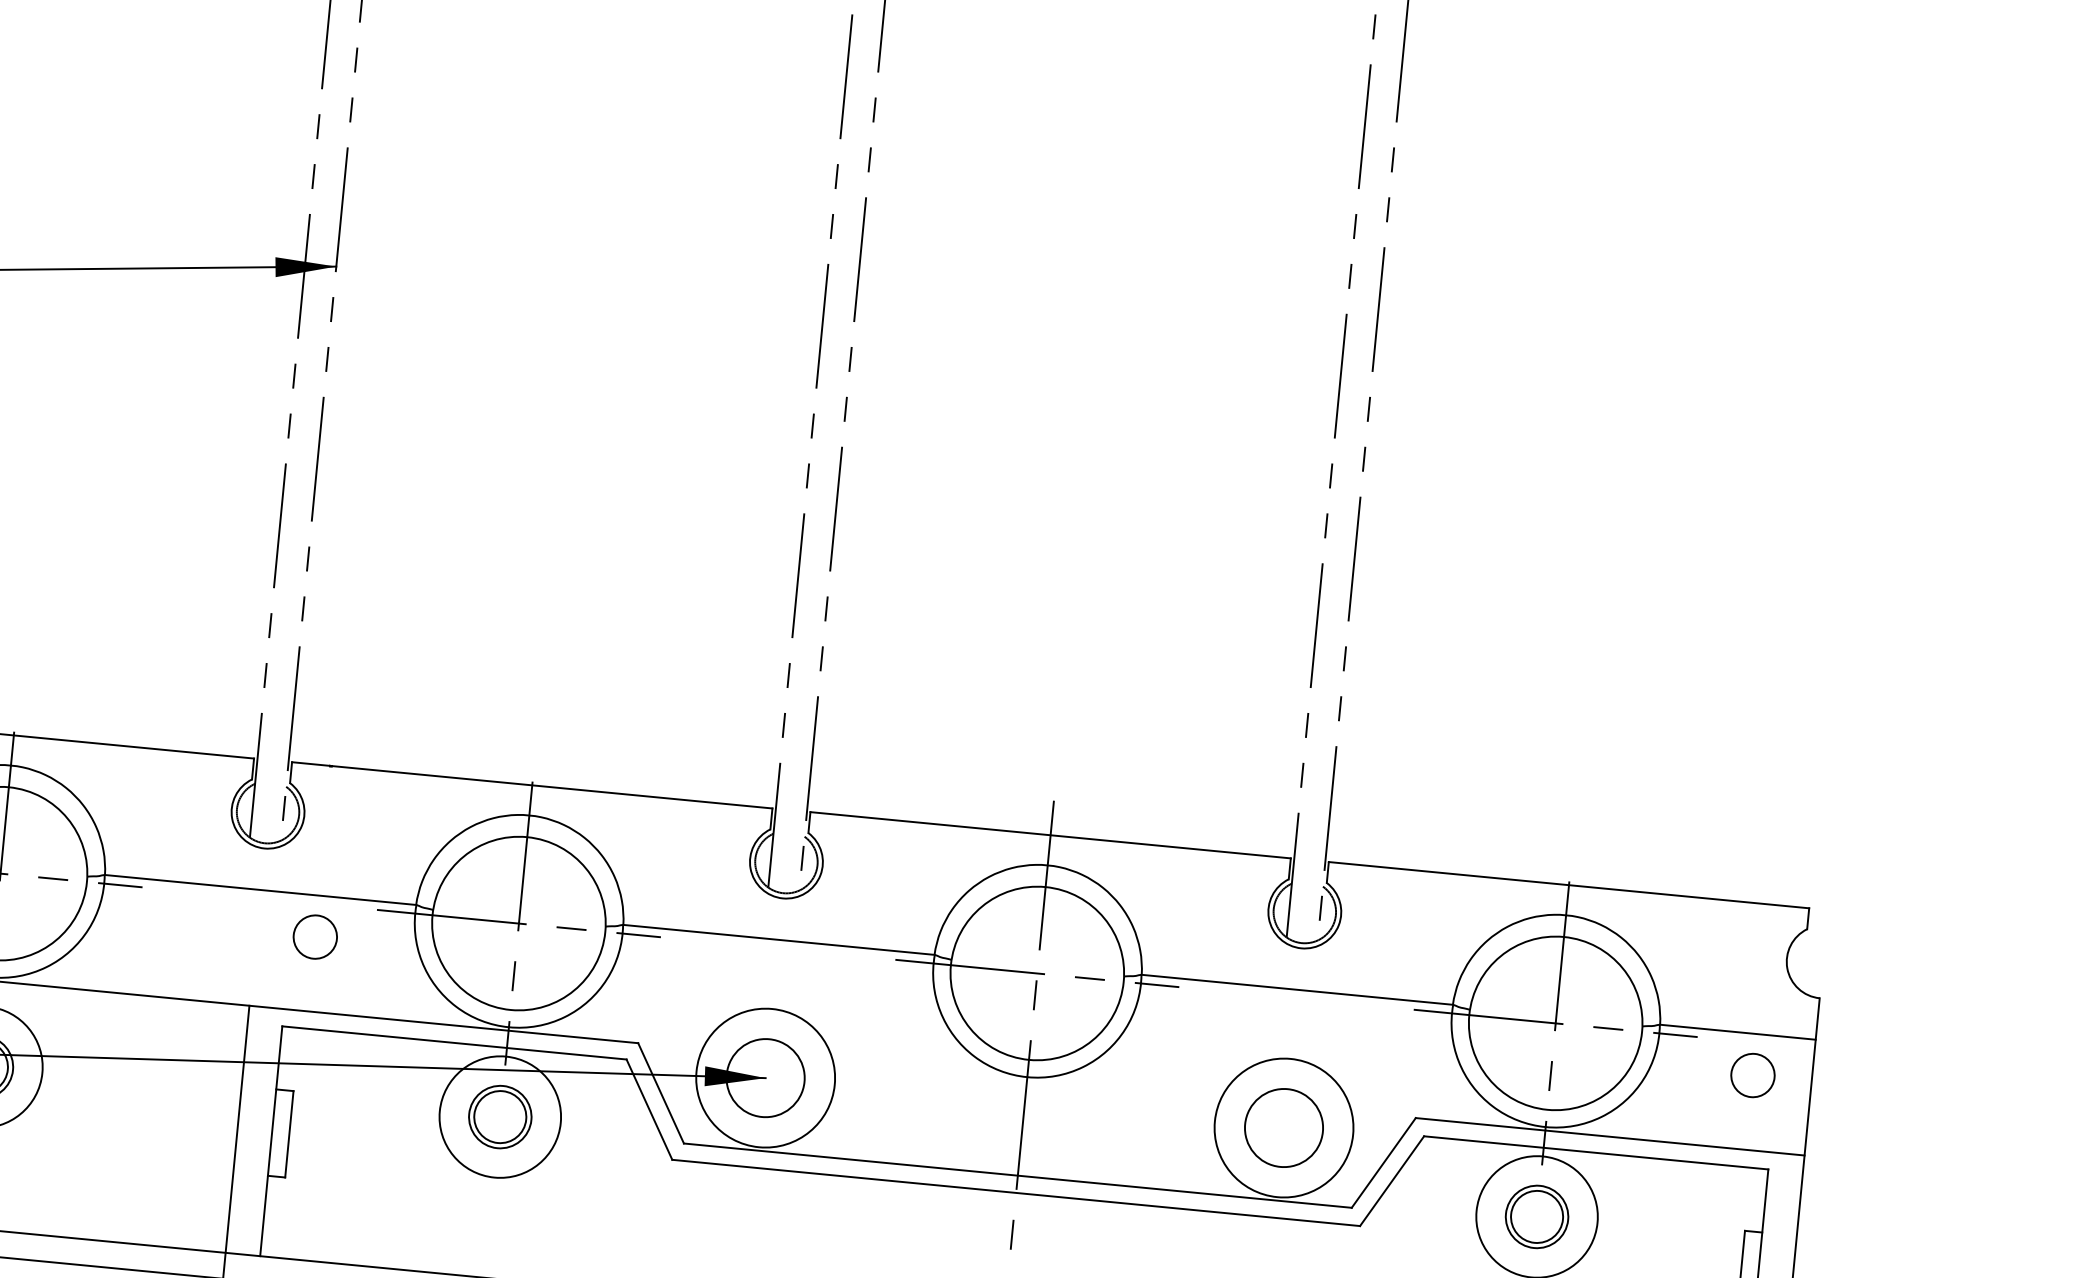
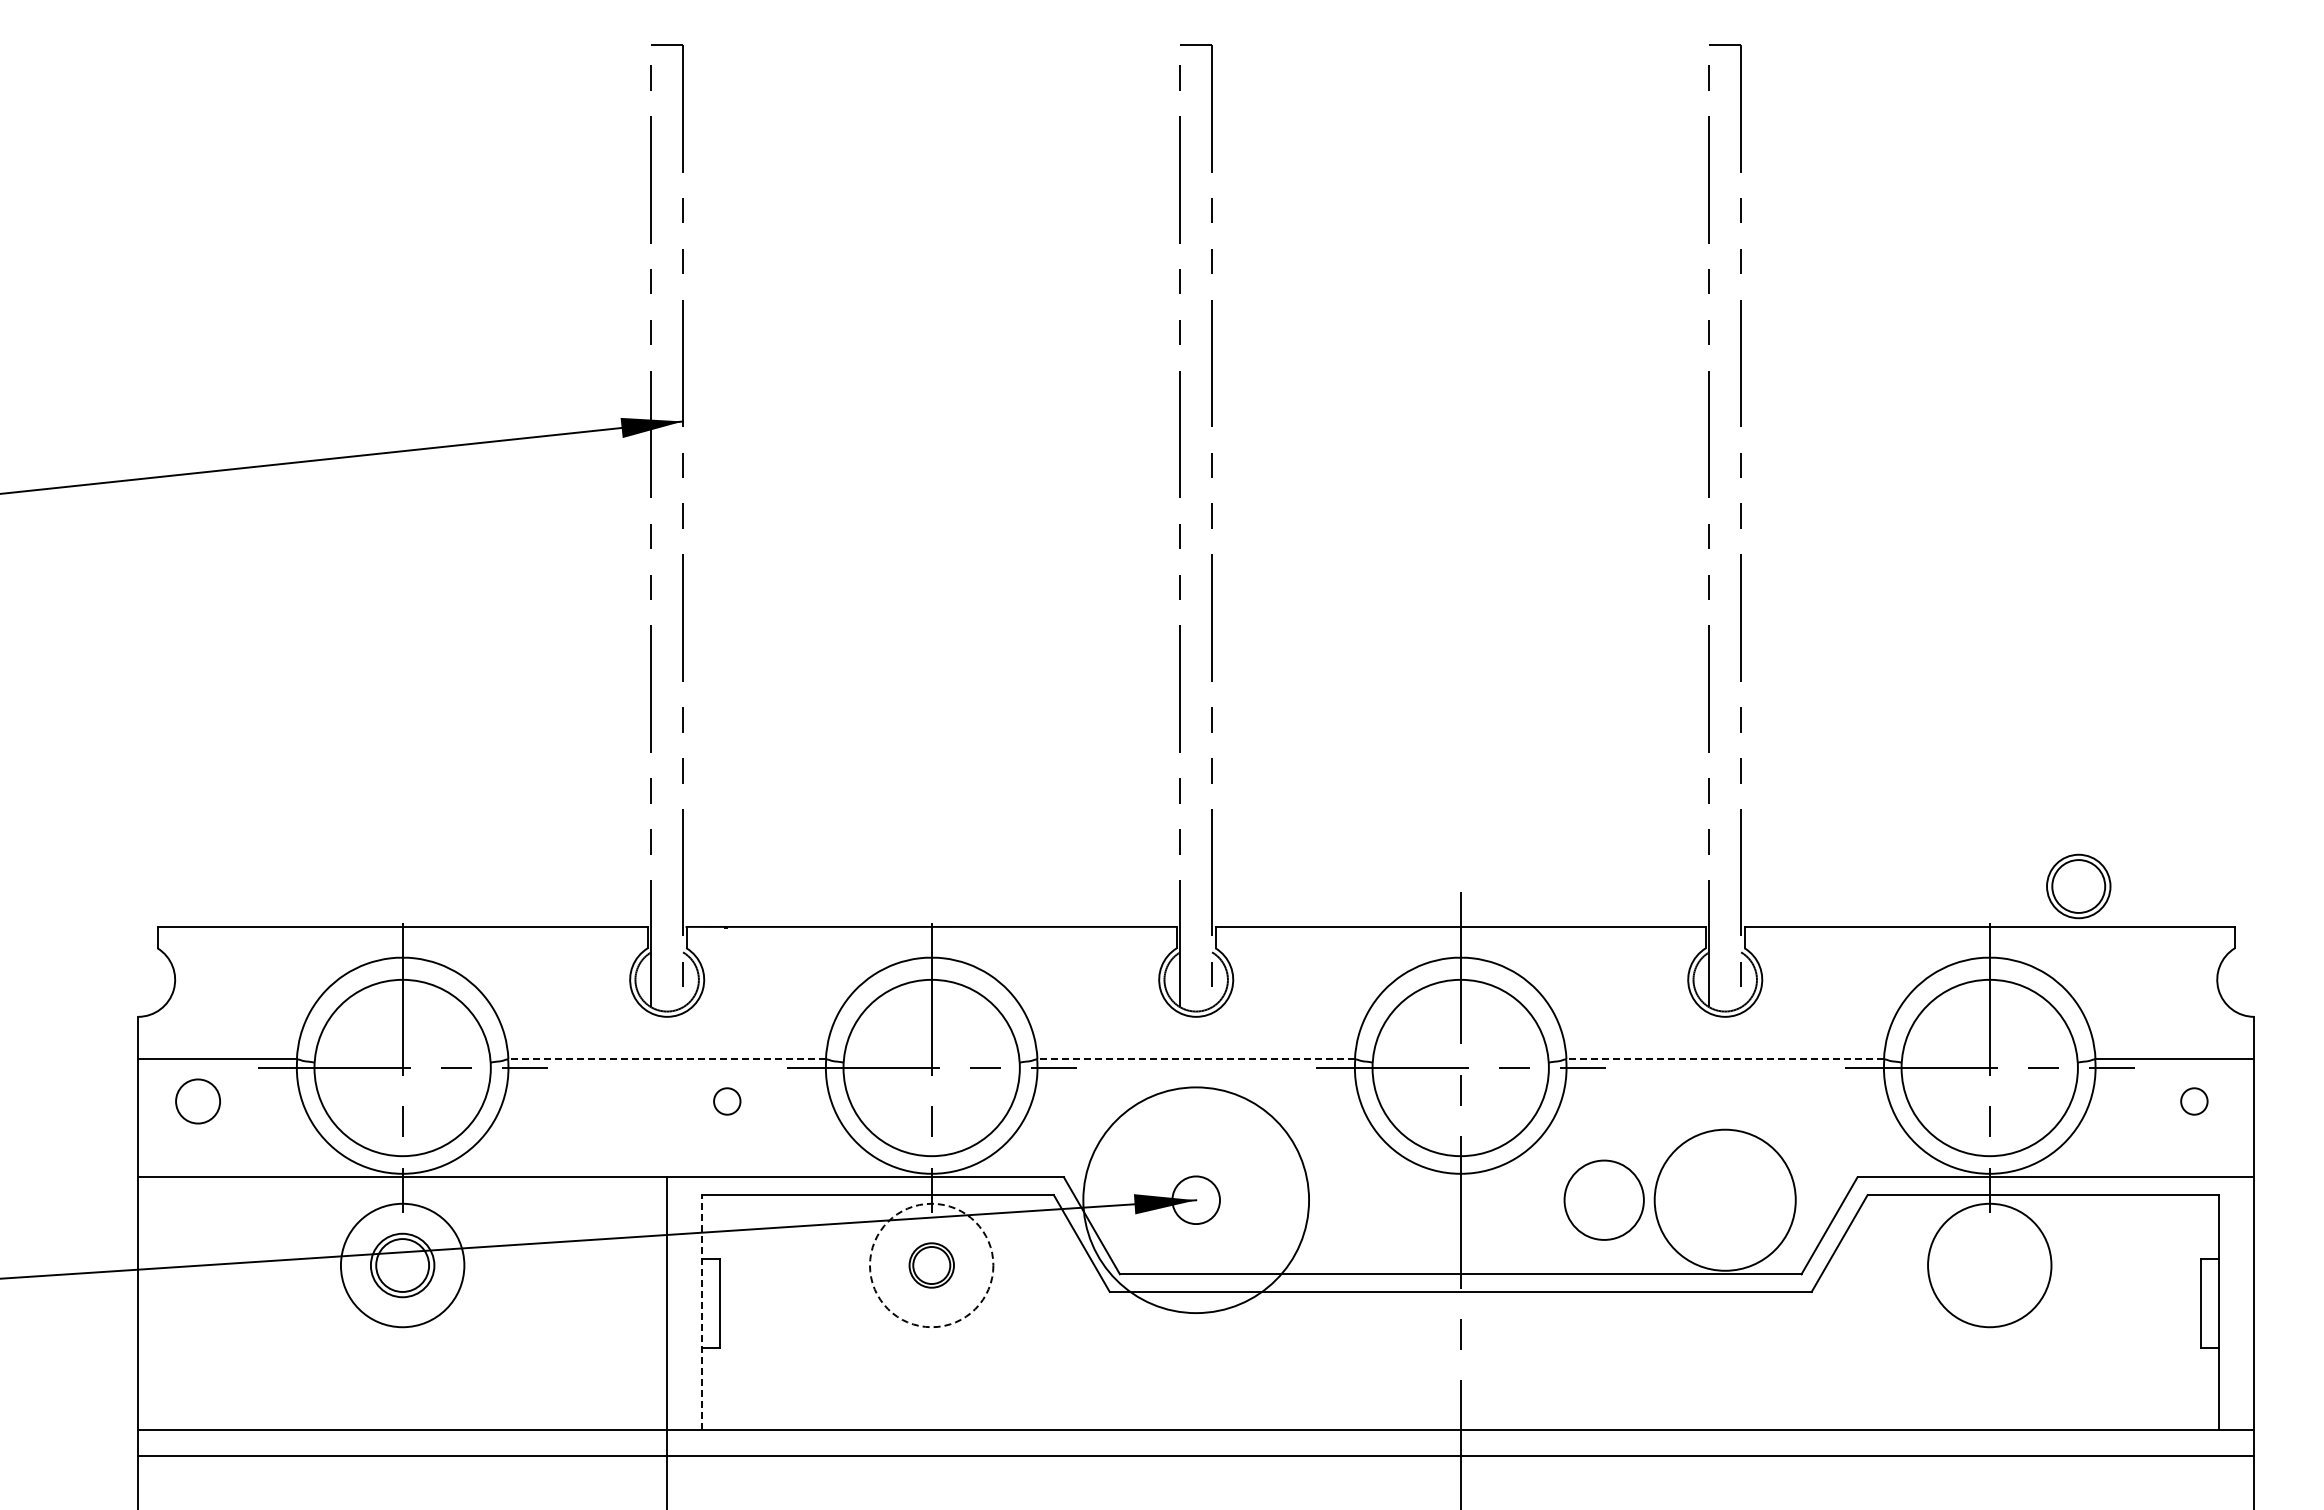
line: (260, 890) -> (667, 1059), solid -> dashed
circle: (315, 937) -> (727, 1101), size x0.6
line: (779, 940) -> (1196, 1059), solid -> dashed
line: (1297, 990) -> (1725, 1059), solid -> dashed
circle: (1753, 1075) -> (2194, 1101), size x0.6
circle: (765, 1077) -> (1195, 1199), size x0.6
circle: (765, 1077) -> (1195, 1199), size x1.6
circle: (500, 1117) -> (931, 1265), solid -> dashed
part: (500, 1117) -> (931, 1265), size x0.7
circle: (1283, 1127) -> (1603, 1199), moved
line: (271, 1140) -> (702, 1311), solid -> dashed
part: (1536, 1216) -> (2078, 886), moved

